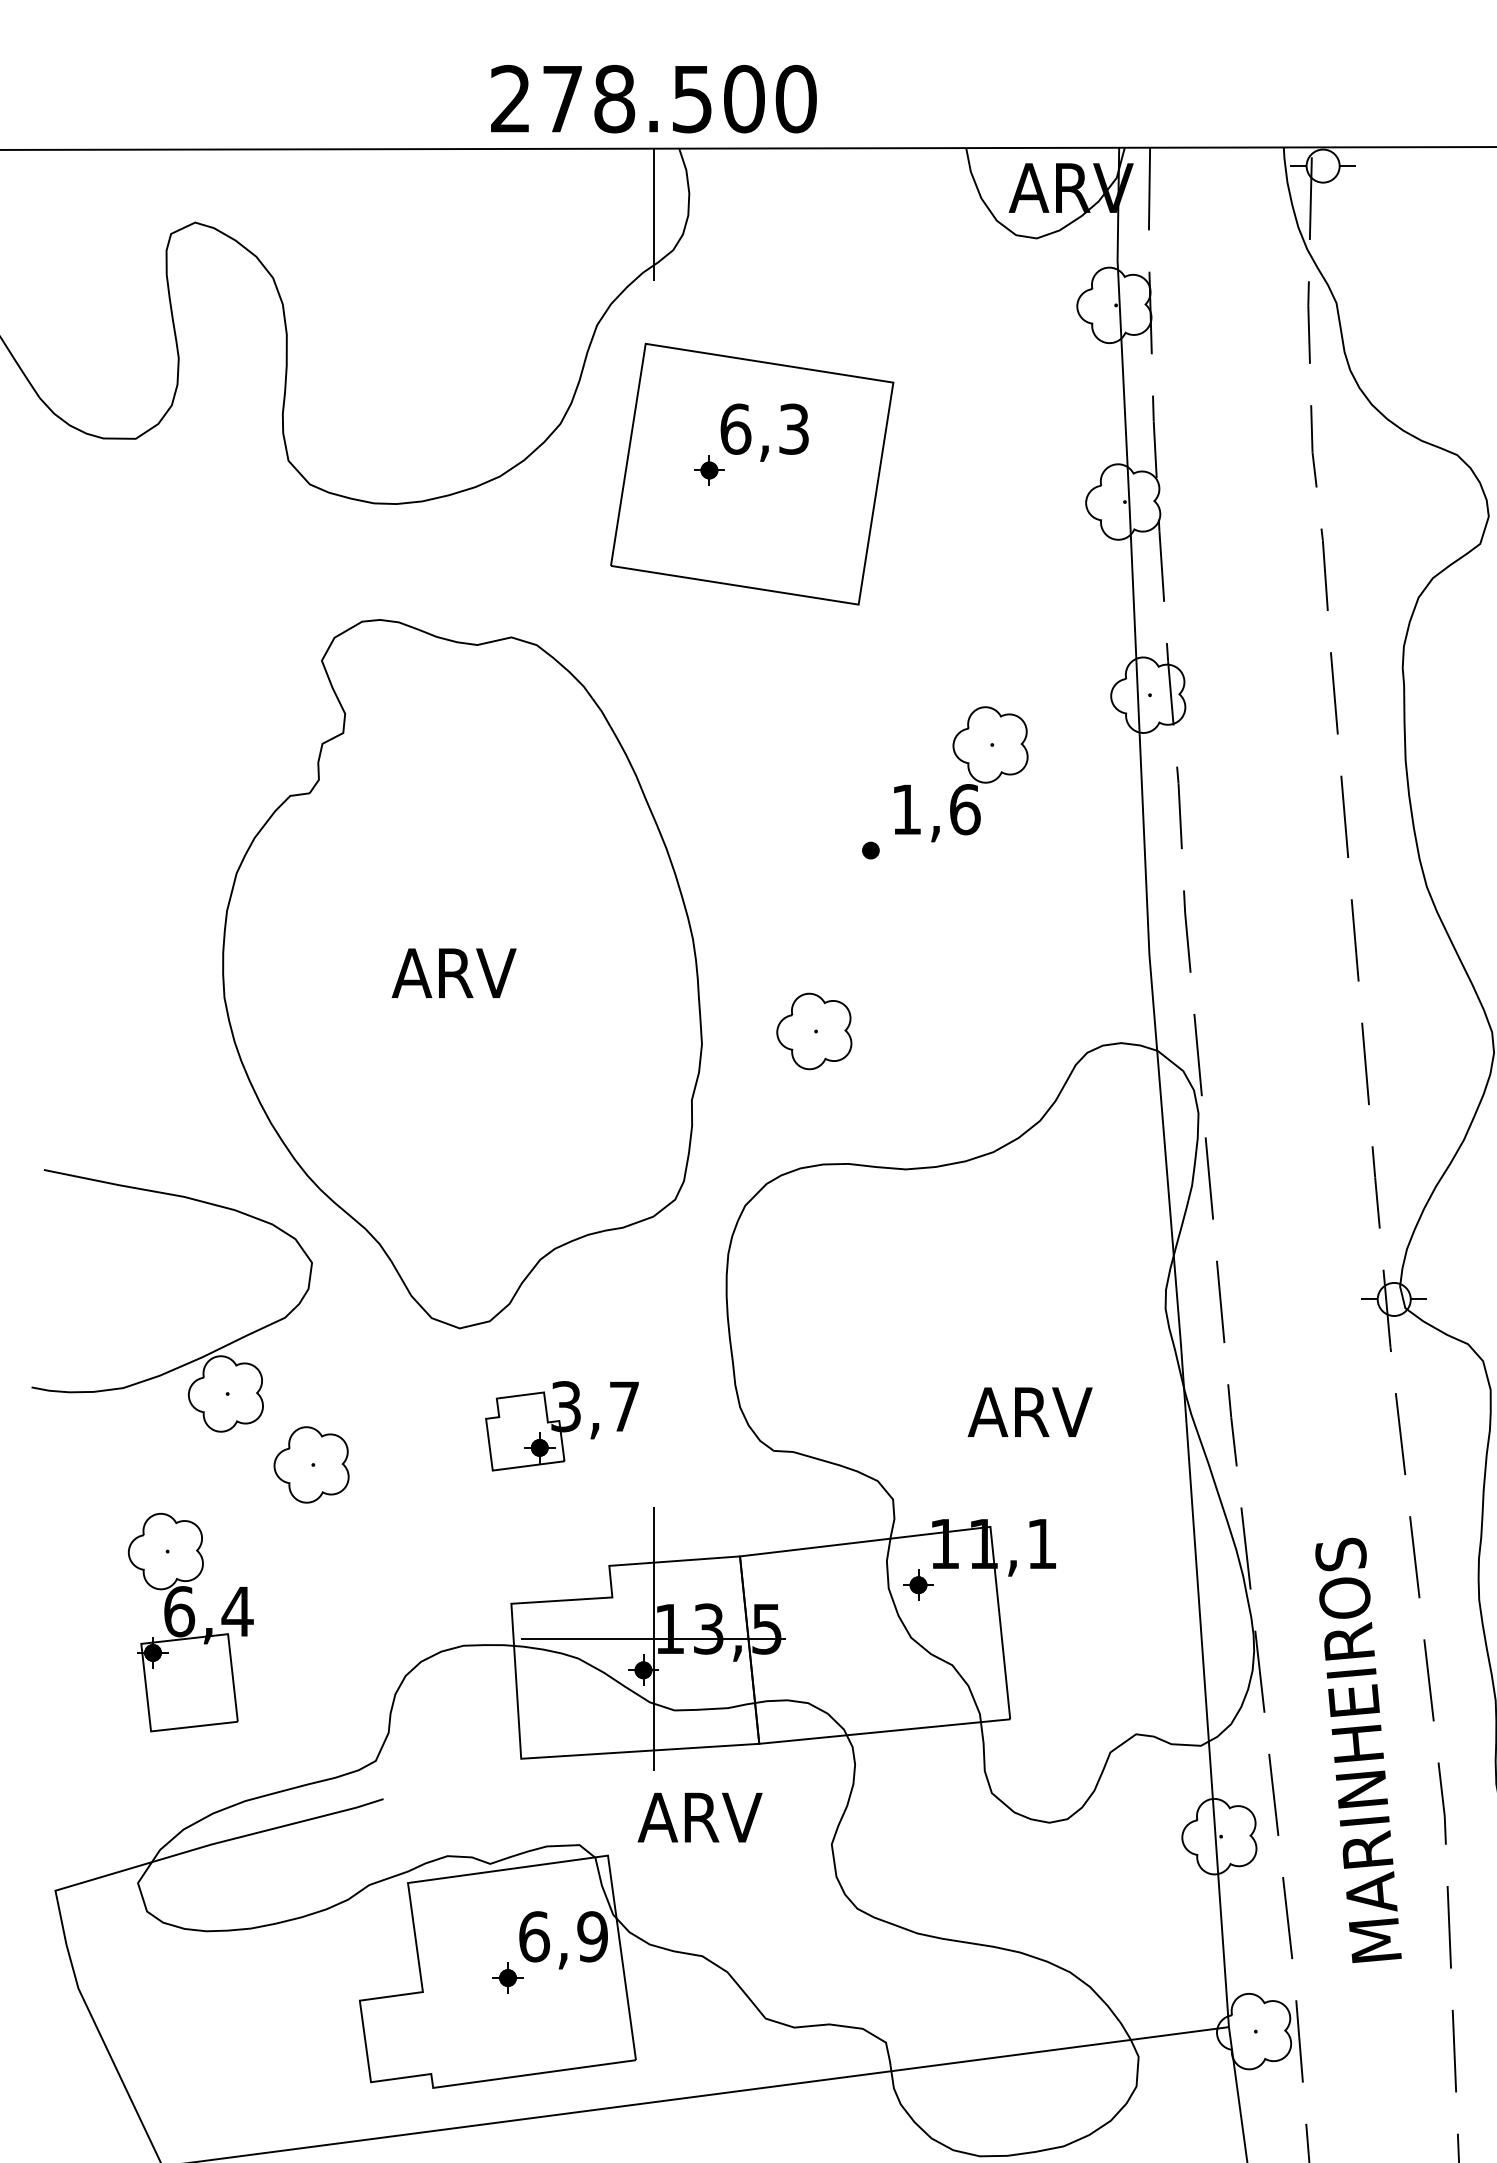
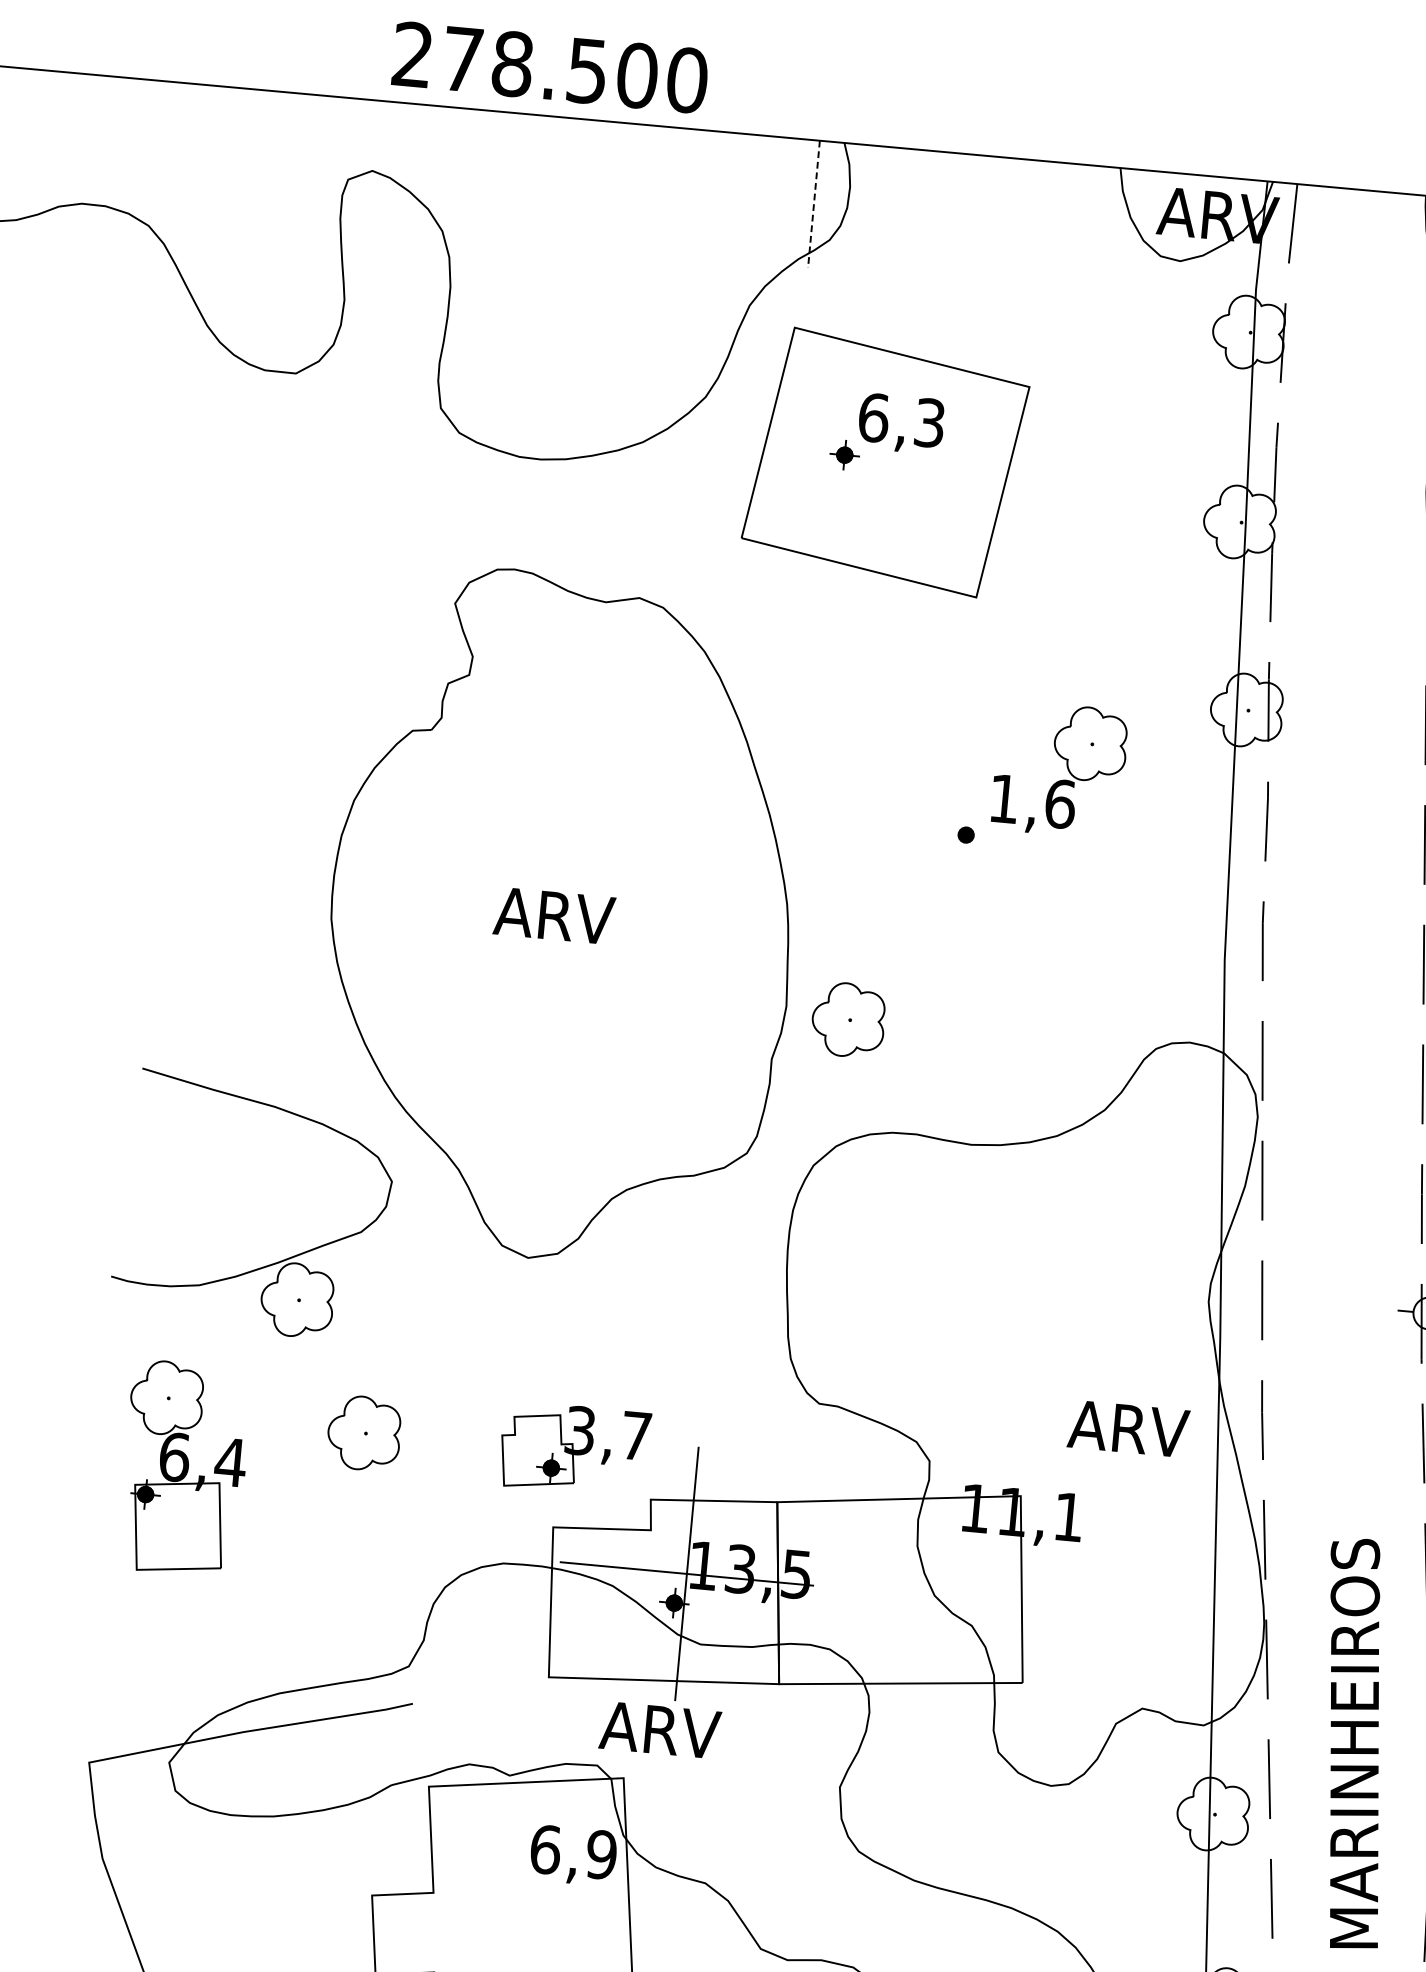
text: (653, 98) -> (550, 67), moved
line: (653, 215) -> (813, 204), solid -> dashed
part: (814, 1031) -> (848, 1020), moved
text: (1029, 1411) -> (1128, 1428), moved
part: (561, 1426) -> (574, 1449), moved
part: (311, 1464) -> (364, 1432), moved
part: (918, 1584) -> (946, 1545), removed
part: (190, 1622) -> (184, 1468), moved
text: (699, 1817) -> (659, 1729), moved
part: (507, 1977) -> (516, 1886), removed

